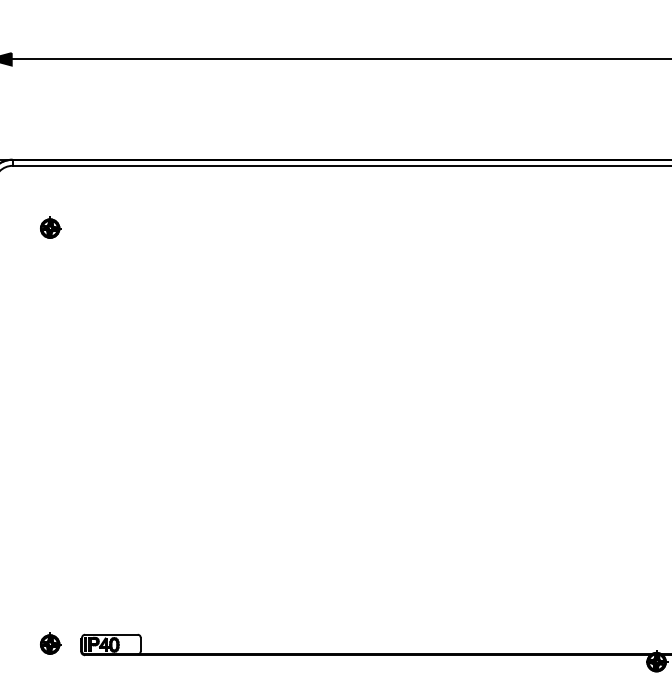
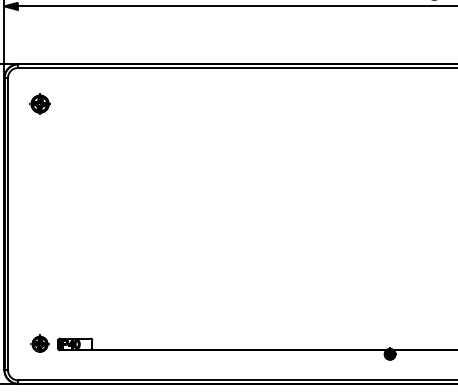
part: (49, 227) -> (39, 103), size x1.6
part: (49, 643) -> (39, 343), size x1.4

